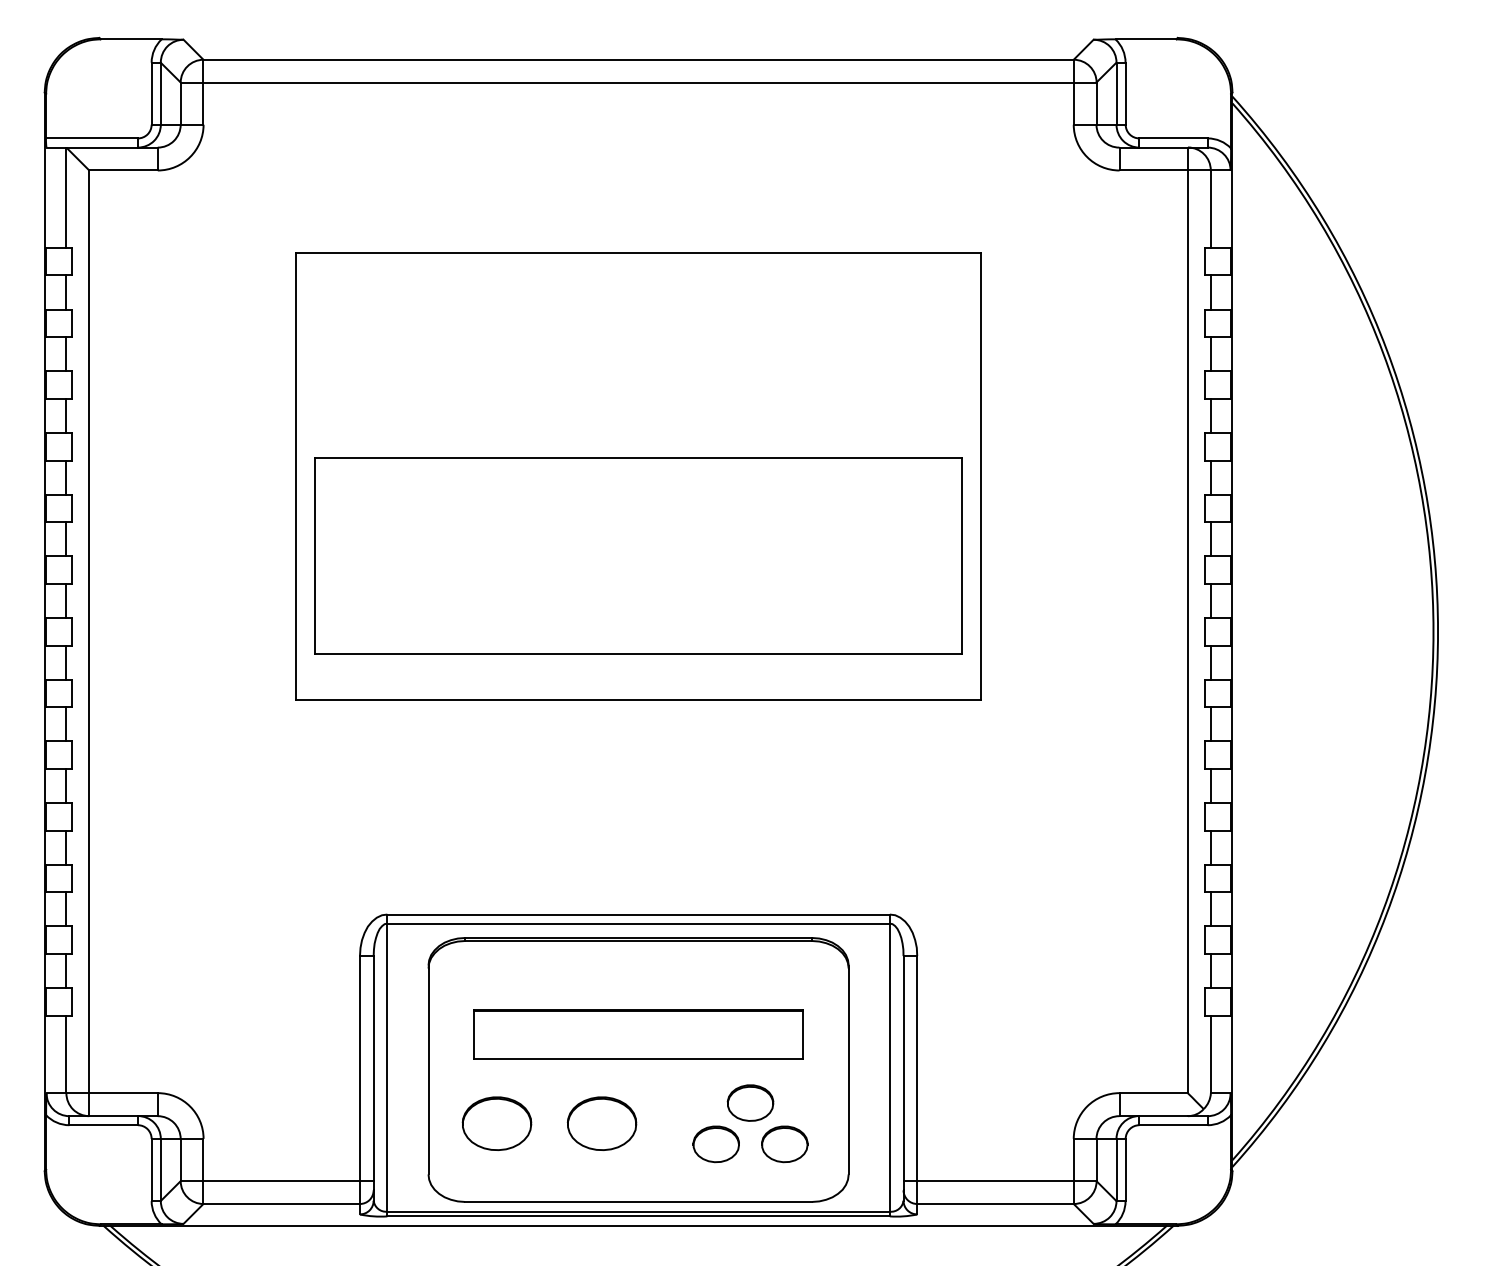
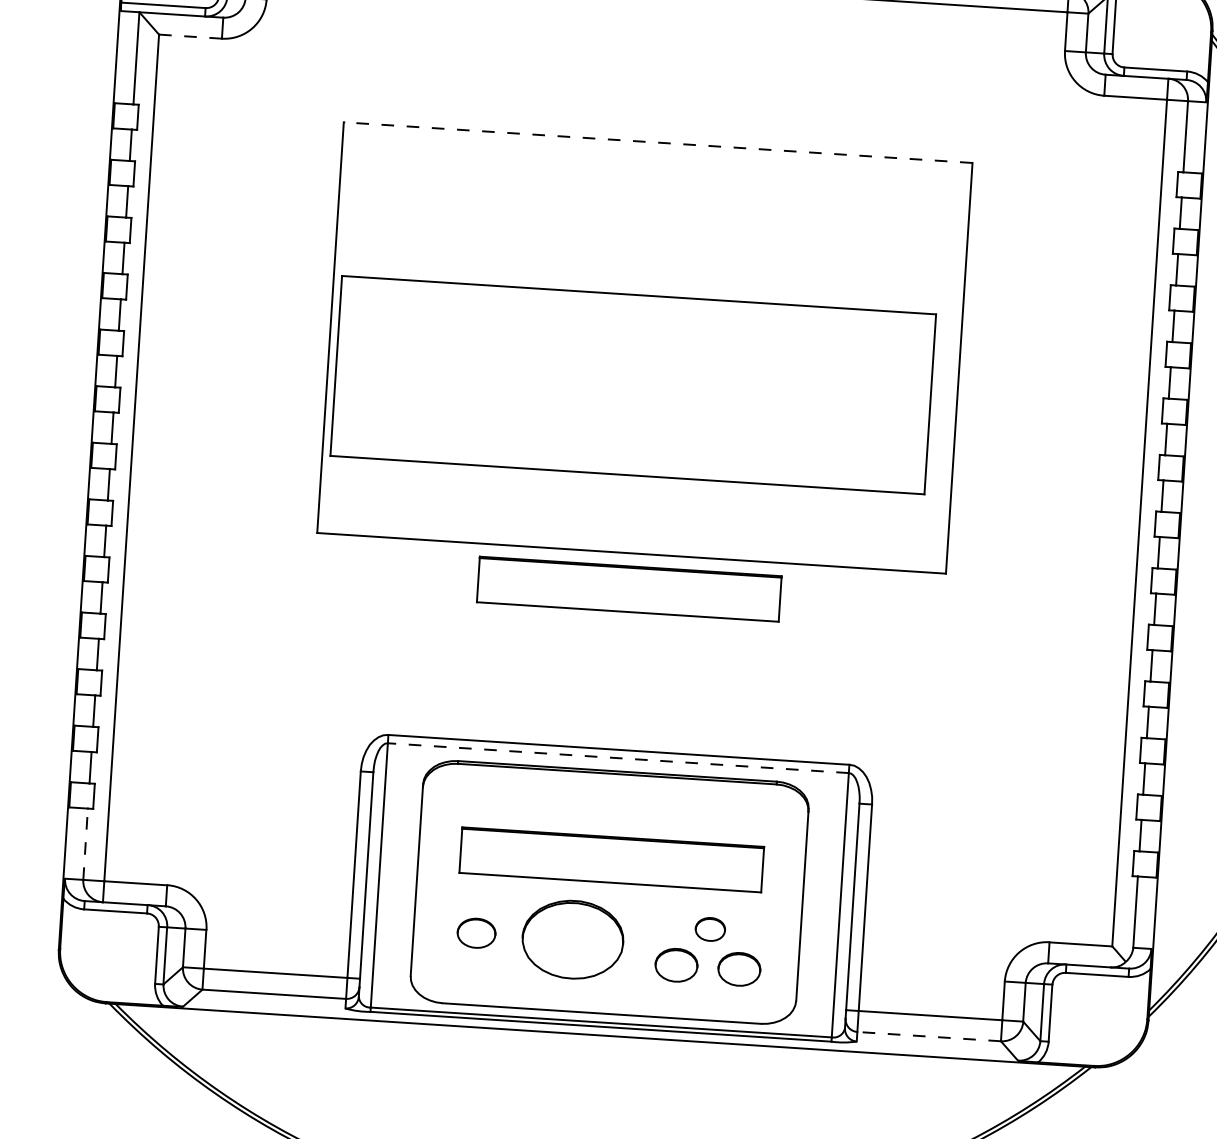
line: (123, 170) -> (190, 36), solid -> dashed
line: (638, 252) -> (658, 142), solid -> dashed
part: (638, 555) -> (633, 384), moved
part: (638, 739) -> (629, 589), added
line: (638, 923) -> (618, 758), solid -> dashed
line: (66, 1054) -> (85, 844), solid -> dashed
part: (750, 1102) -> (710, 928), size x0.7
part: (496, 1123) -> (476, 933), size x0.6
part: (601, 1123) -> (572, 939), size x1.6
line: (994, 1204) -> (928, 1037), solid -> dashed

